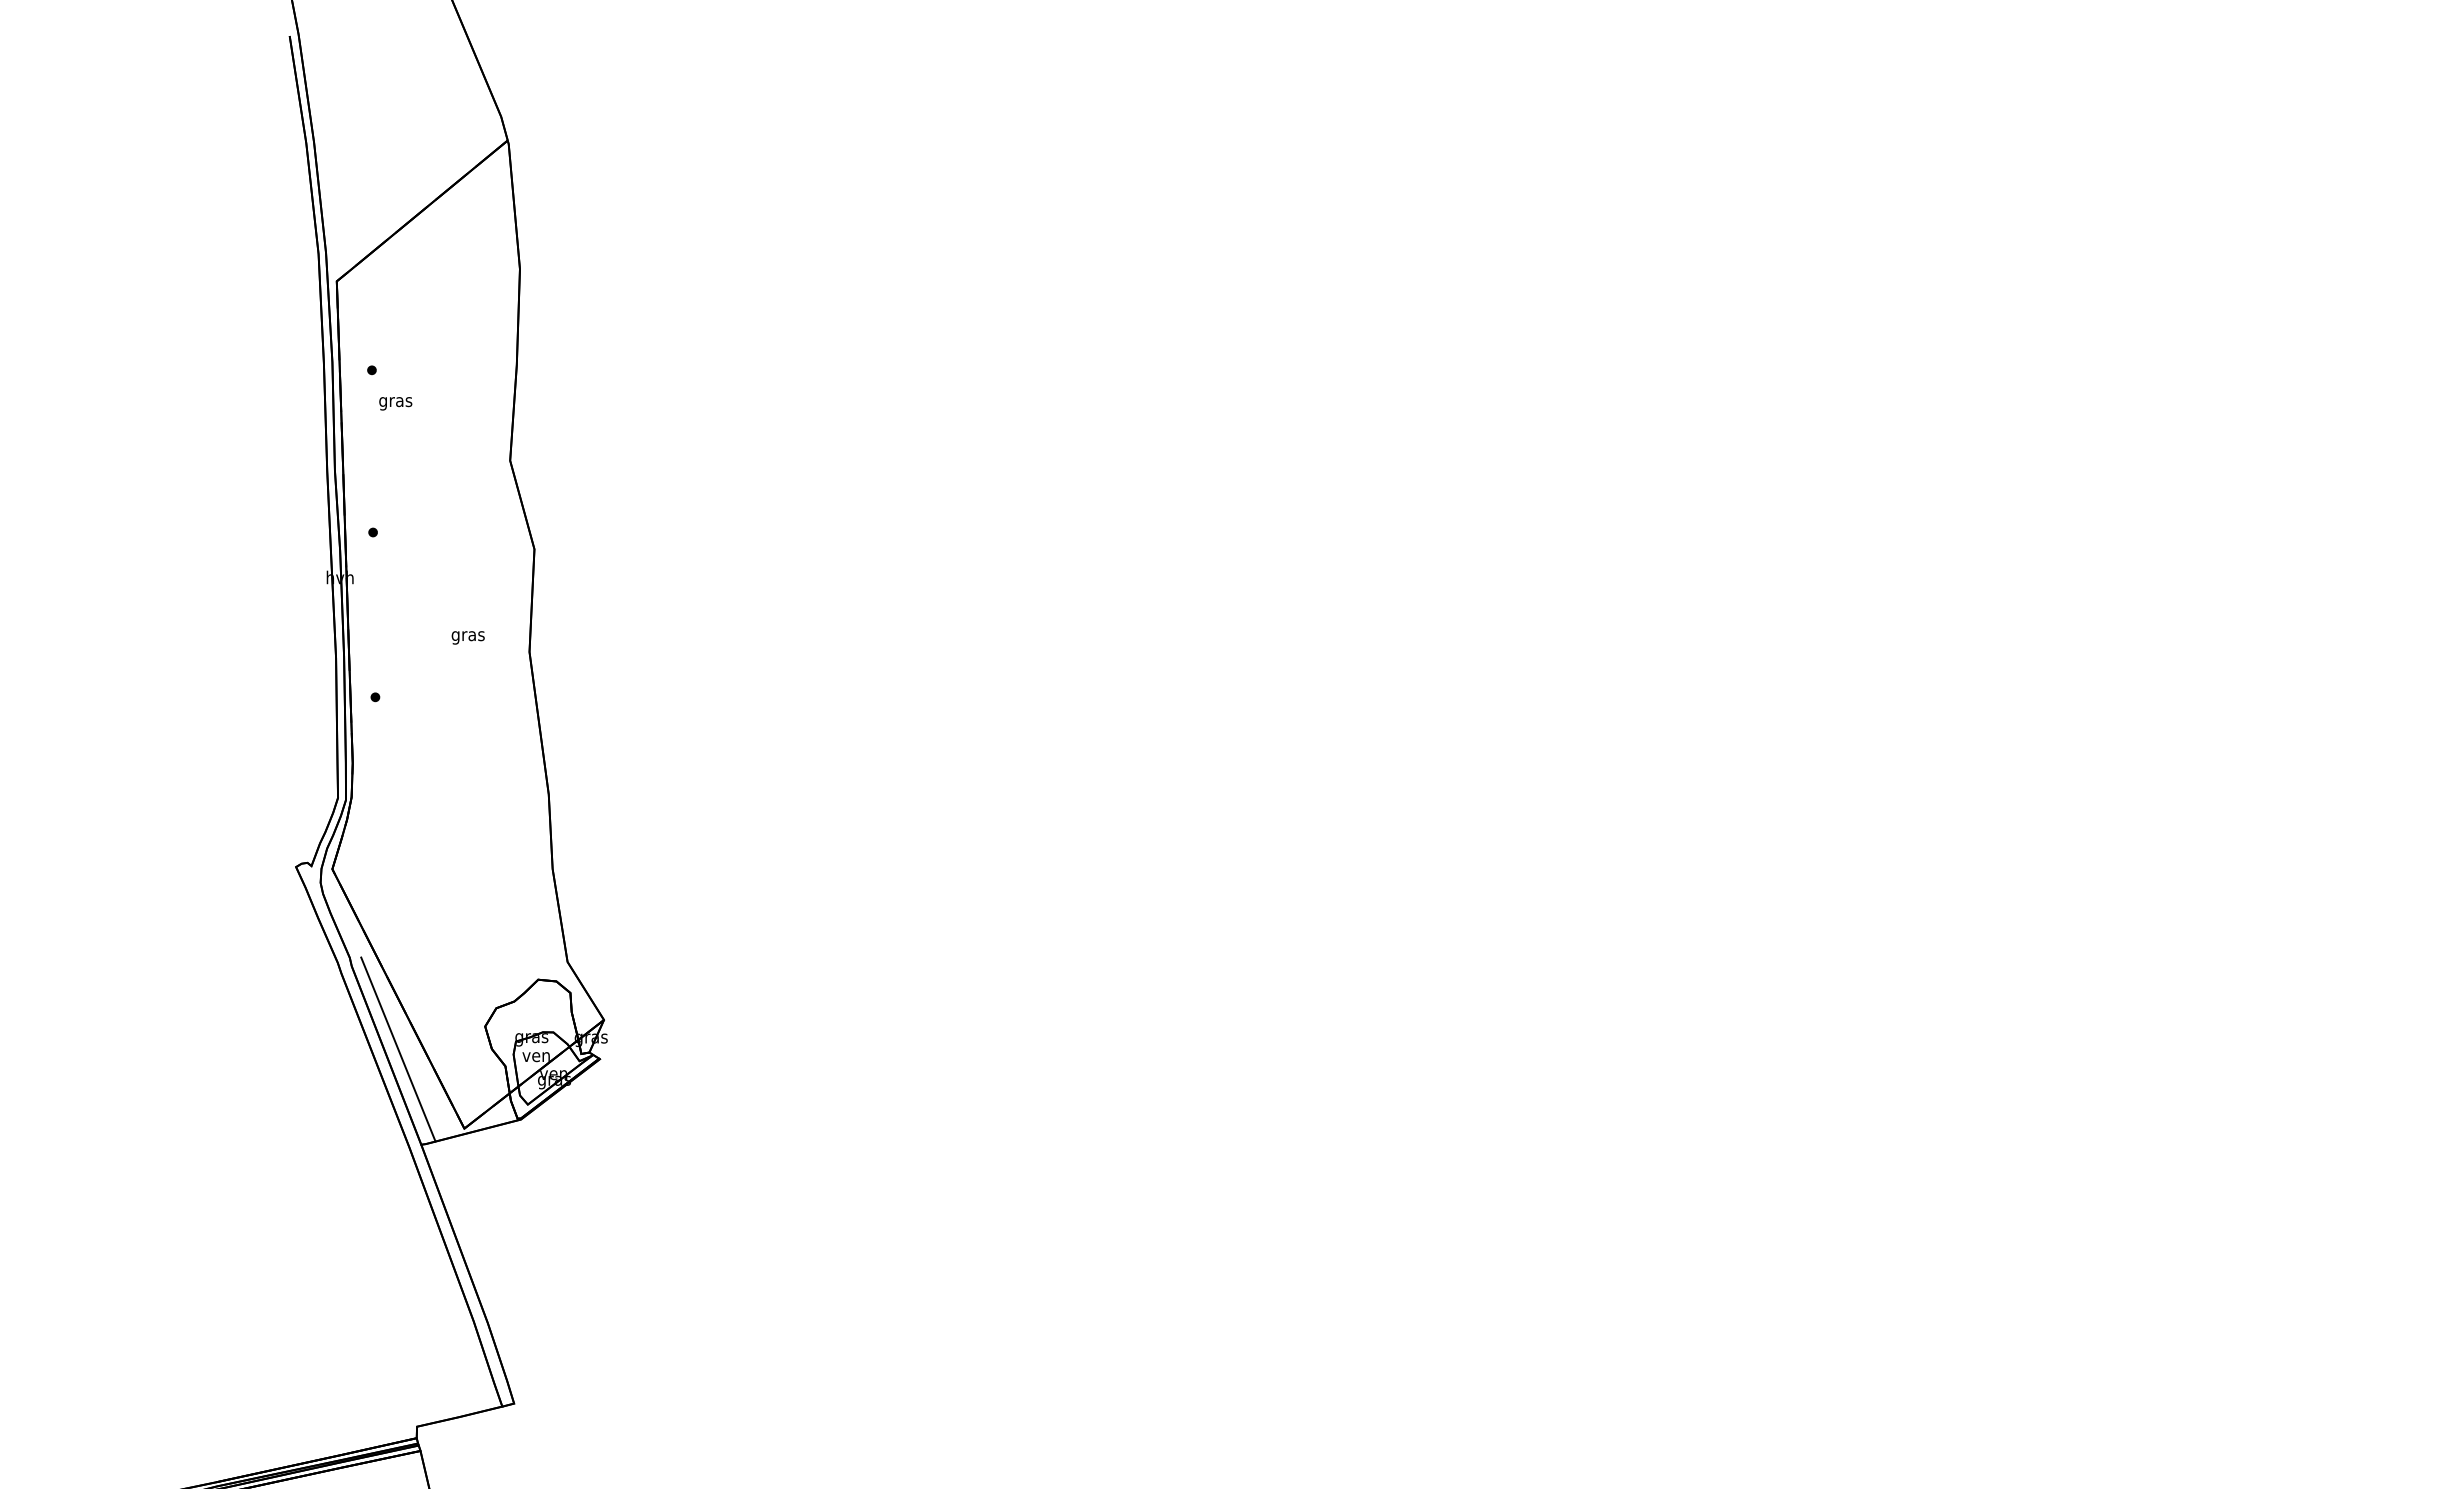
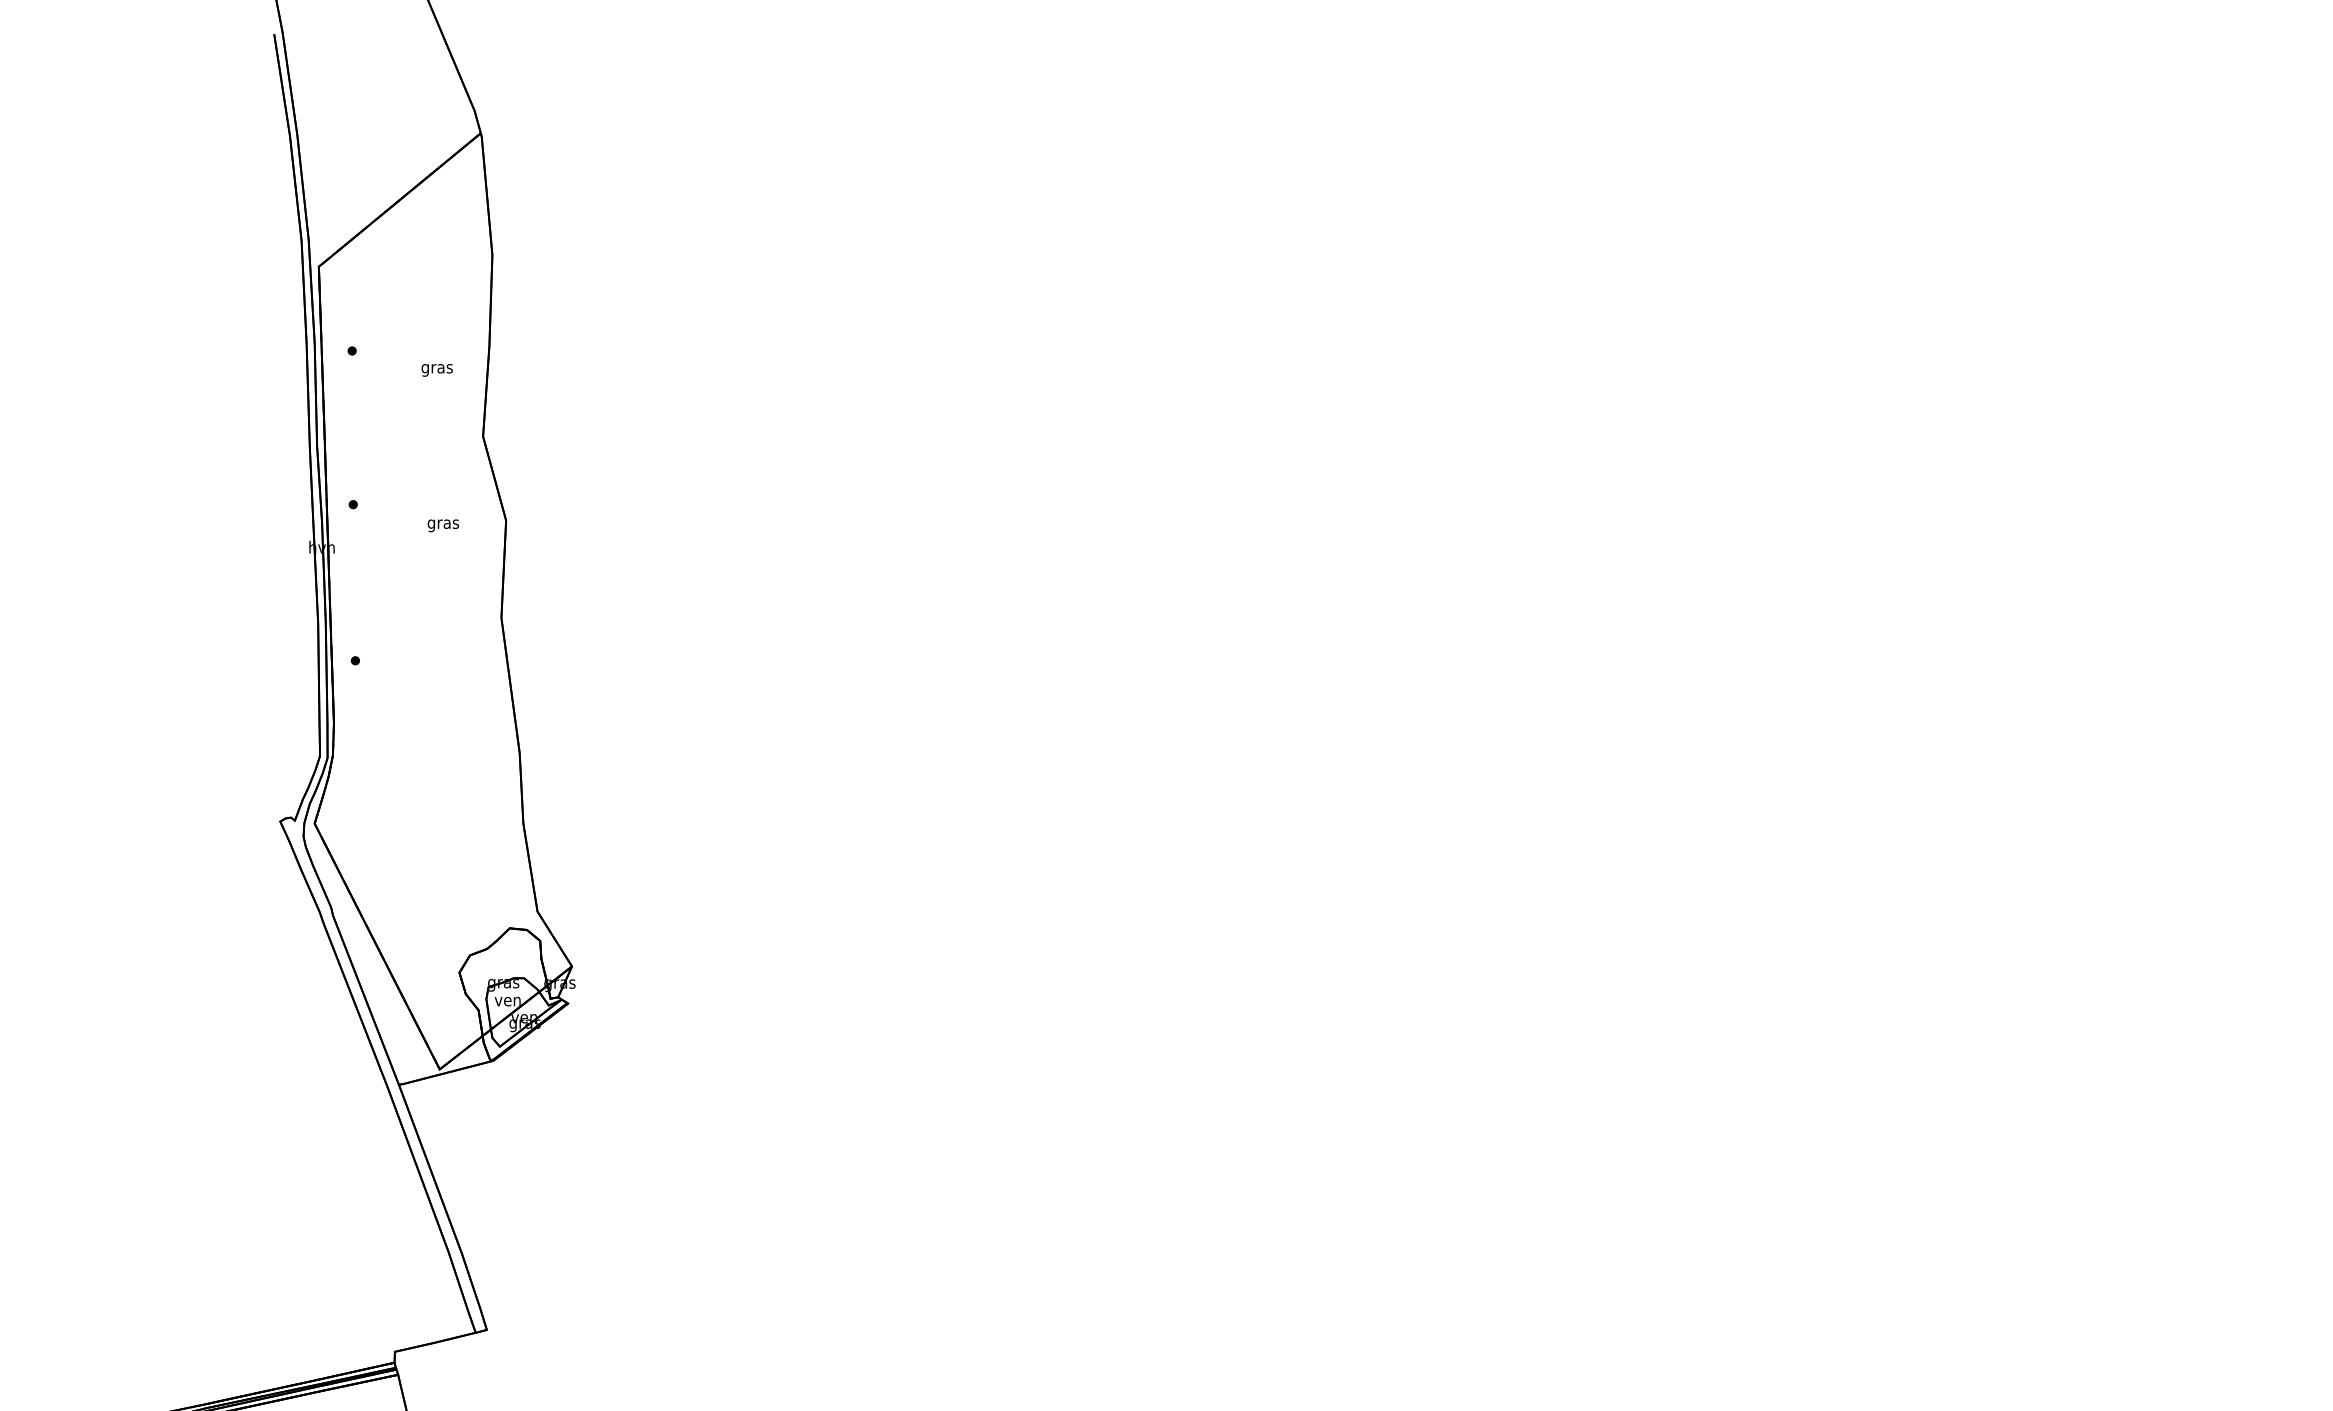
text: (395, 403) -> (437, 370), moved
text: (467, 637) -> (442, 525), moved
line: (398, 1049) -> (377, 994), removed

